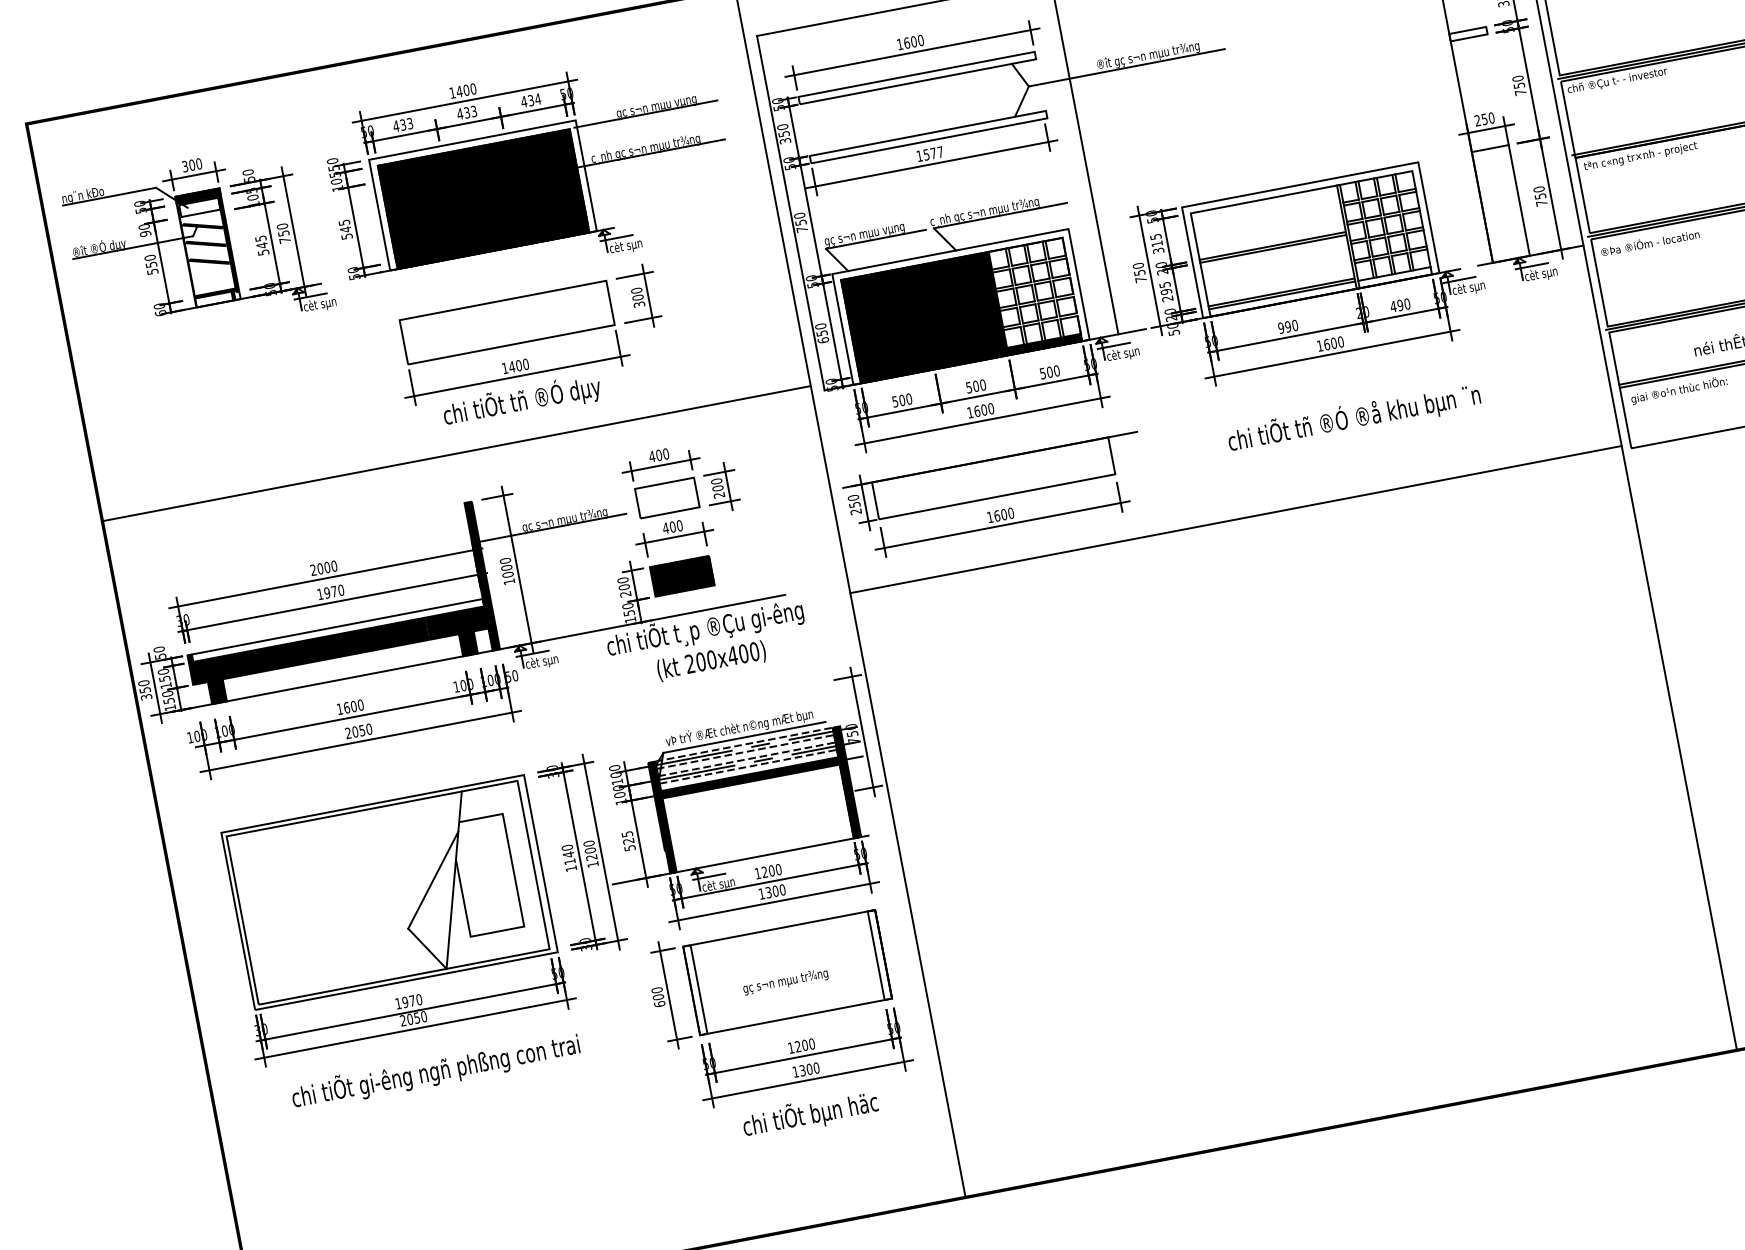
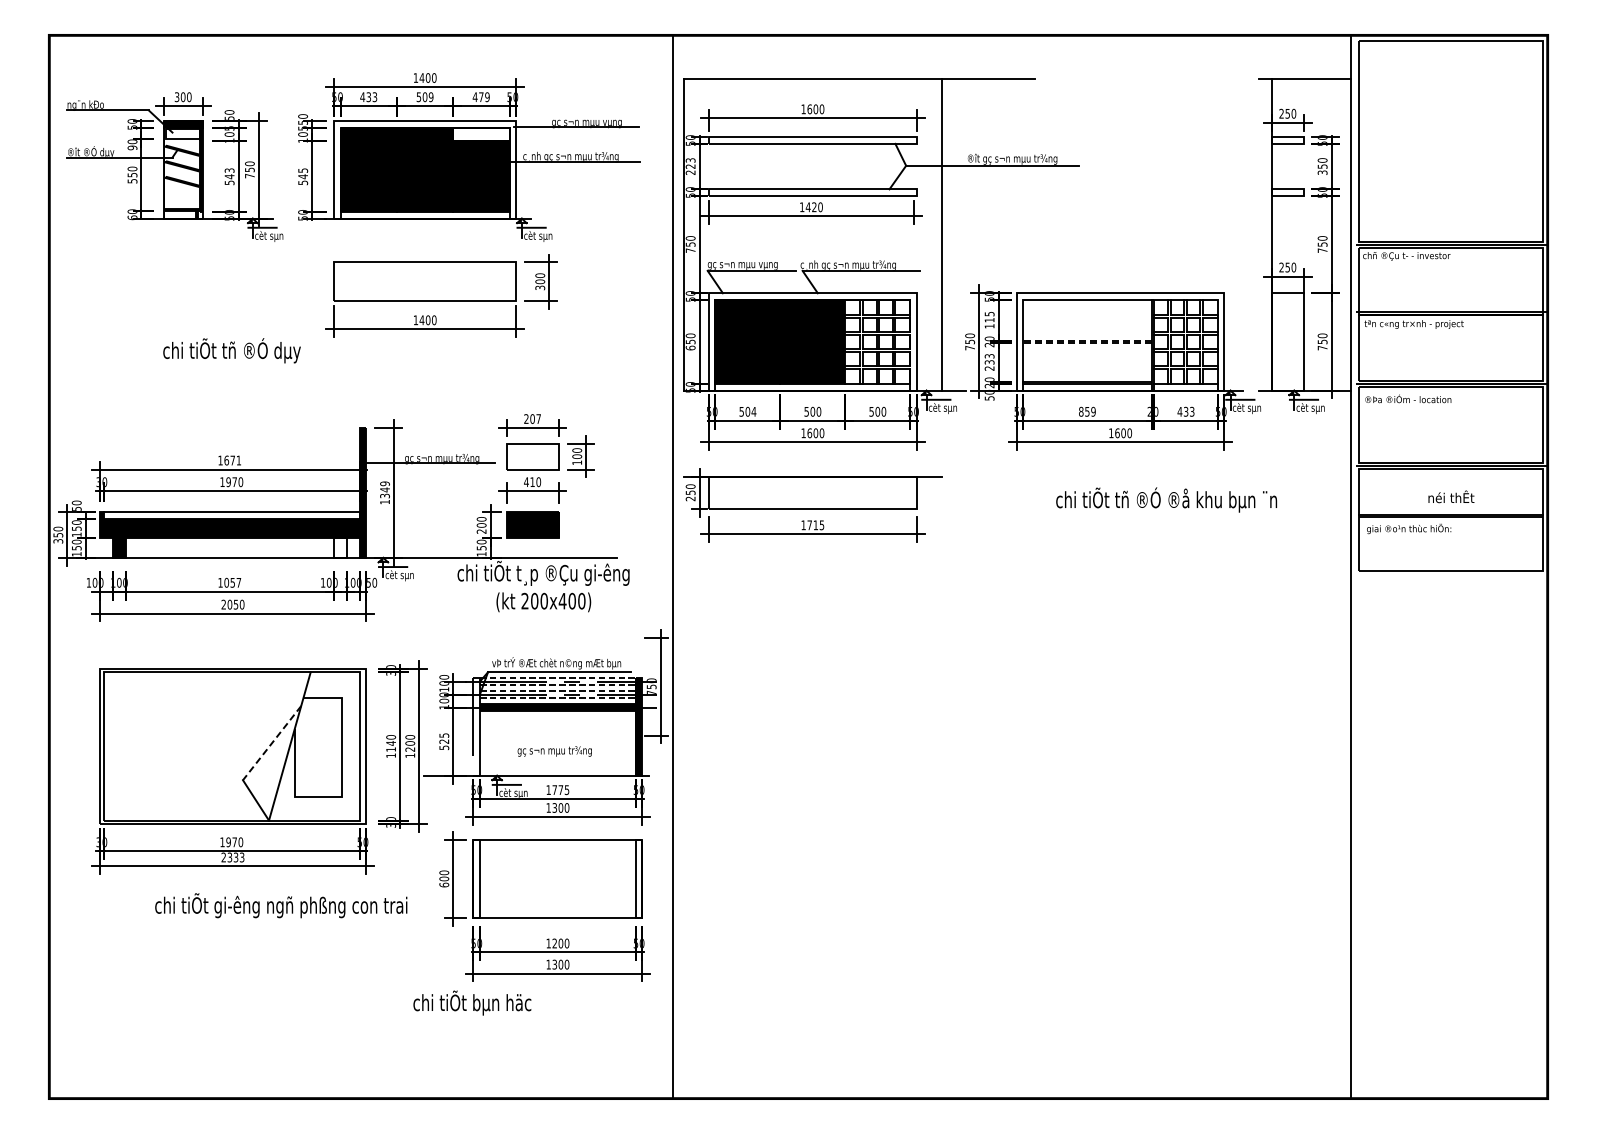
text: (534, 100) -> (484, 97), 434 -> 479
text: (466, 113) -> (424, 97), 433 -> 509
text: (783, 134) -> (690, 166), 350 -> 223
fill: (539, 141) -> (481, 133), removed
text: (932, 153) -> (813, 207), 1577 -> 1420
text: (259, 238) -> (228, 170), 545 -> 543
fill: (492, 247) -> (424, 215), removed
text: (1158, 251) -> (989, 326), 315 -> 115
line: (1200, 261) -> (1023, 342), solid -> dashed
text: (1165, 288) -> (989, 359), 295 -> 233
text: (1403, 304) -> (1188, 411), 490 -> 433
text: (1288, 326) -> (1087, 411), 990 -> 859
fill: (970, 358) -> (812, 387), removed
text: (908, 398) -> (753, 411), 500 -> 504
text: (521, 400) -> (231, 350), moved
text: (1353, 417) -> (1166, 499), moved
line: (456, 453) -> (360, 384), removed
text: (658, 454) -> (532, 418), 400 -> 207
text: (718, 495) -> (576, 462), 200 -> 100
text: (1003, 514) -> (815, 525), 1600 -> 1715
line: (1235, 519) -> (1011, 566), removed
text: (672, 527) -> (532, 482), 400 -> 410
text: (506, 567) -> (384, 489), 1000 -> 1349
text: (323, 568) -> (229, 460), 2000 -> 1671
fill: (467, 643) -> (339, 547), removed
text: (353, 706) -> (232, 582), 1600 -> 1057
fill: (662, 816) -> (476, 726), removed
text: (771, 870) -> (560, 789), 1200 -> 1775
line: (432, 880) -> (271, 743), solid -> dashed
text: (785, 981) -> (554, 751), moved
text: (416, 1018) -> (235, 857), 2050 -> 2333
text: (435, 1070) -> (281, 905), moved
text: (810, 1113) -> (472, 1002), moved

